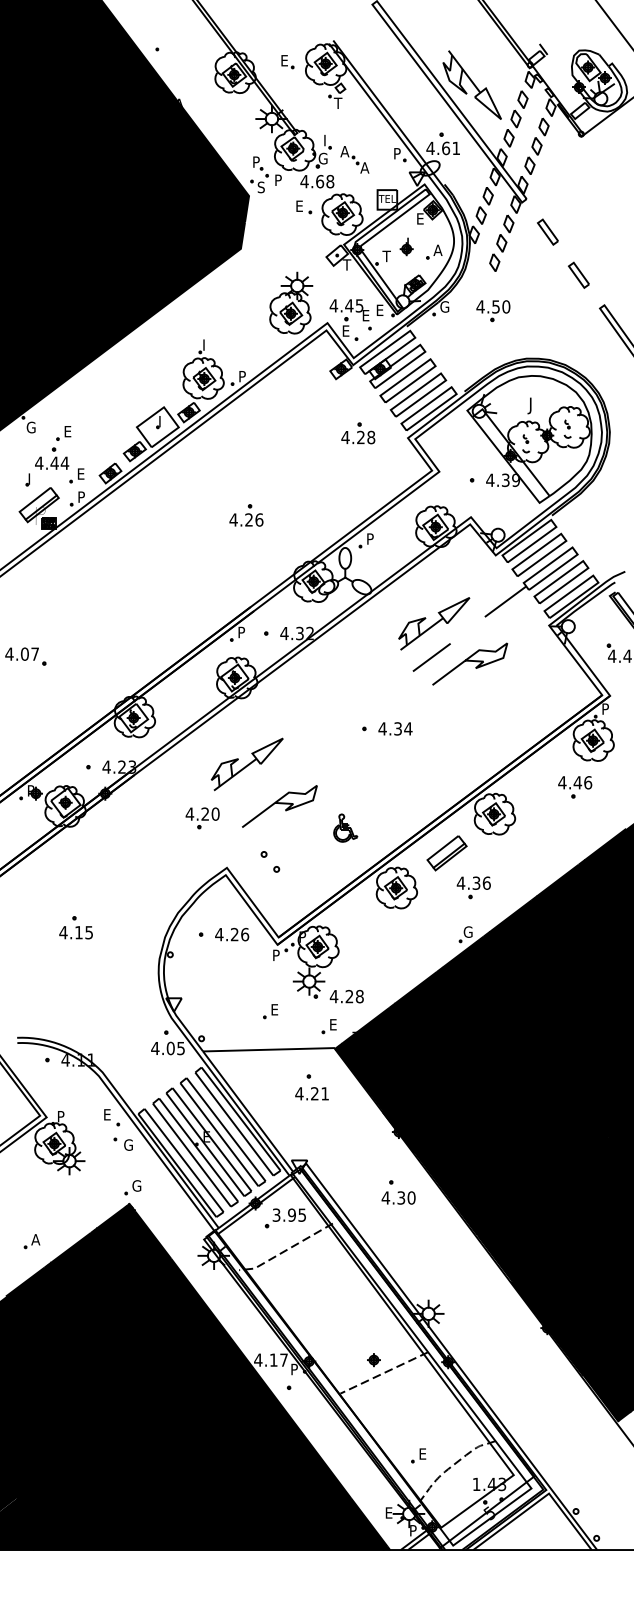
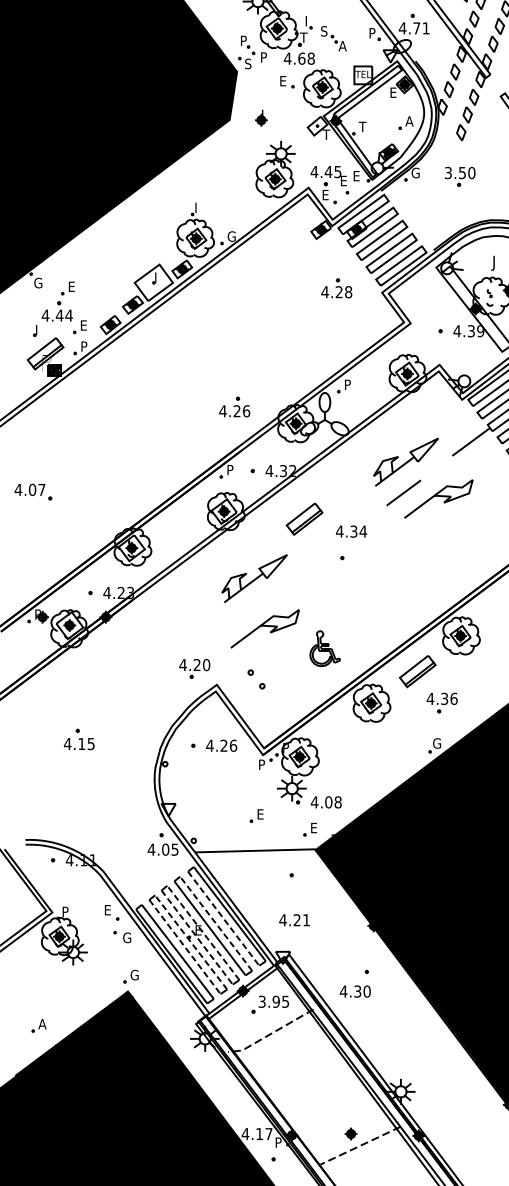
text: (446, 148) -> (417, 28), 4.61 -> 4.71
text: (344, 151) -> (324, 31), A -> S
text: (322, 158) -> (304, 37), G -> T
part: (406, 246) -> (261, 117), moved
text: (480, 306) -> (448, 172), 4.50 -> 3.50
text: (242, 376) -> (231, 236), P -> G
part: (246, 515) -> (234, 407), moved
part: (322, 686) -> (304, 519), added
text: (395, 728) -> (351, 531), moved
part: (246, 764) -> (253, 578), moved
part: (202, 818) -> (194, 669), moved
part: (345, 827) -> (325, 648), size x1.4
text: (349, 996) -> (328, 802), 4.28 -> 4.08
text: (311, 1093) -> (294, 919), moved
line: (234, 1124) -> (223, 919), solid -> dashed
line: (225, 1129) -> (215, 923), solid -> dashed
line: (211, 1139) -> (202, 932), solid -> dashed
line: (205, 1144) -> (197, 937), solid -> dashed
line: (198, 1149) -> (190, 941), solid -> dashed
line: (191, 1155) -> (184, 947), solid -> dashed
text: (398, 1197) -> (355, 991), moved

